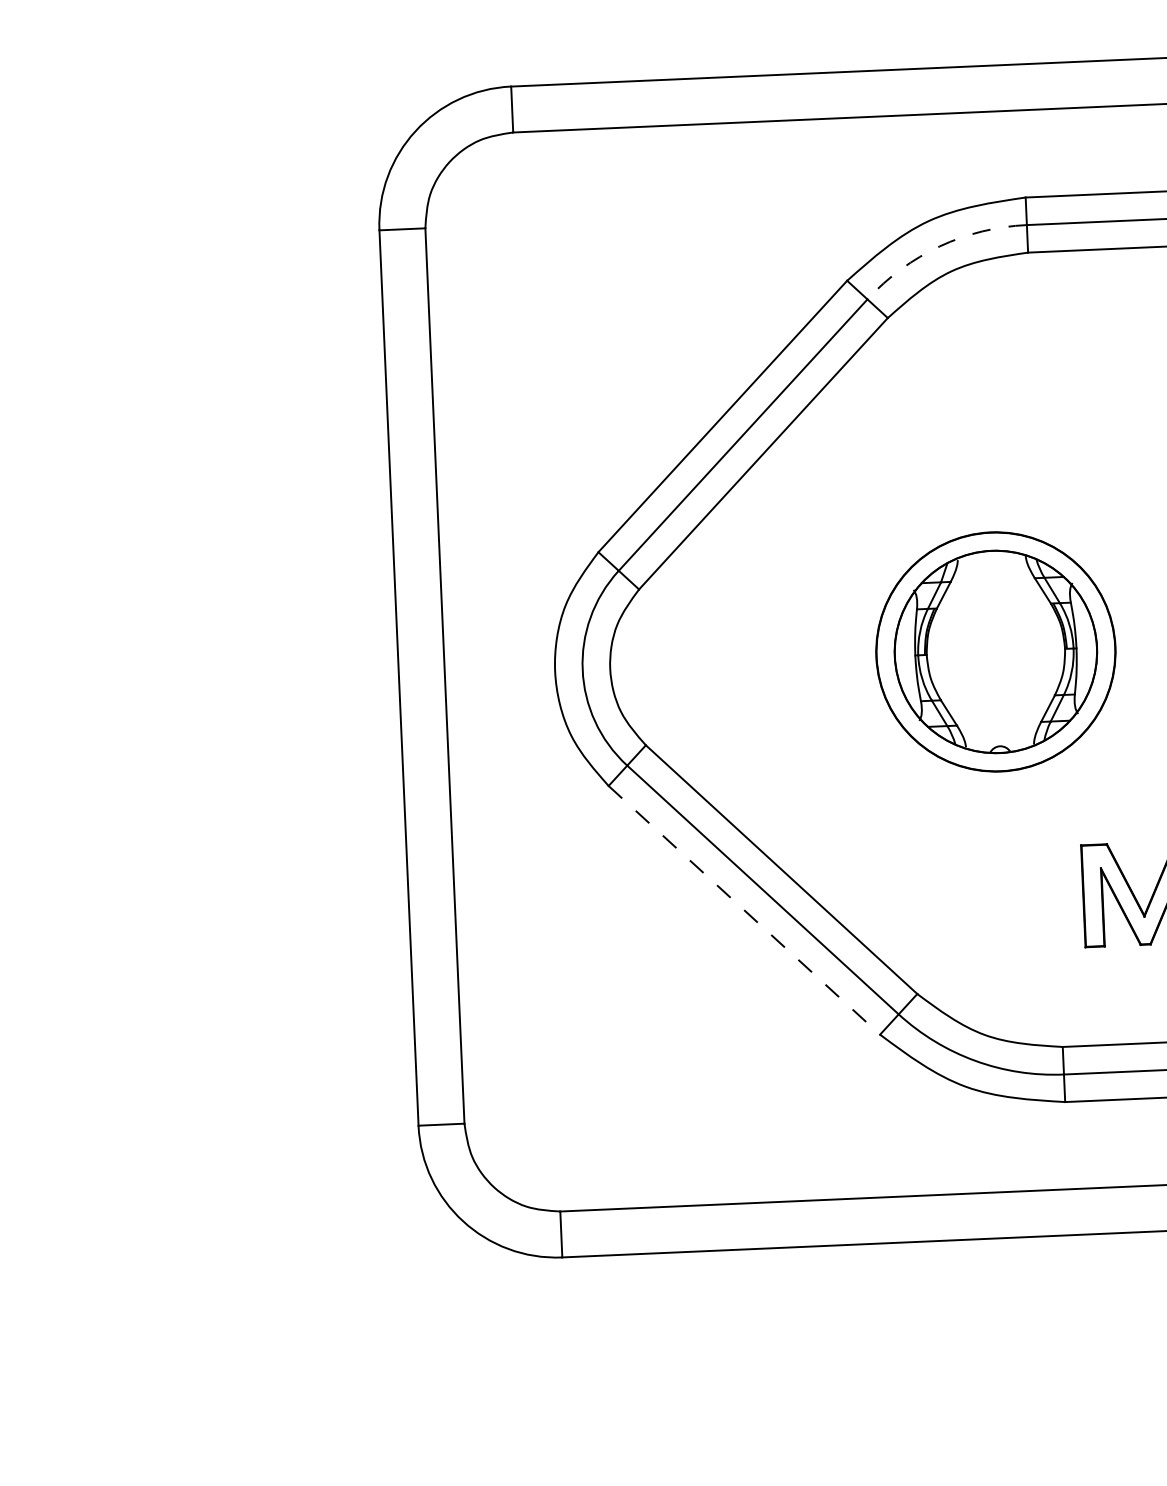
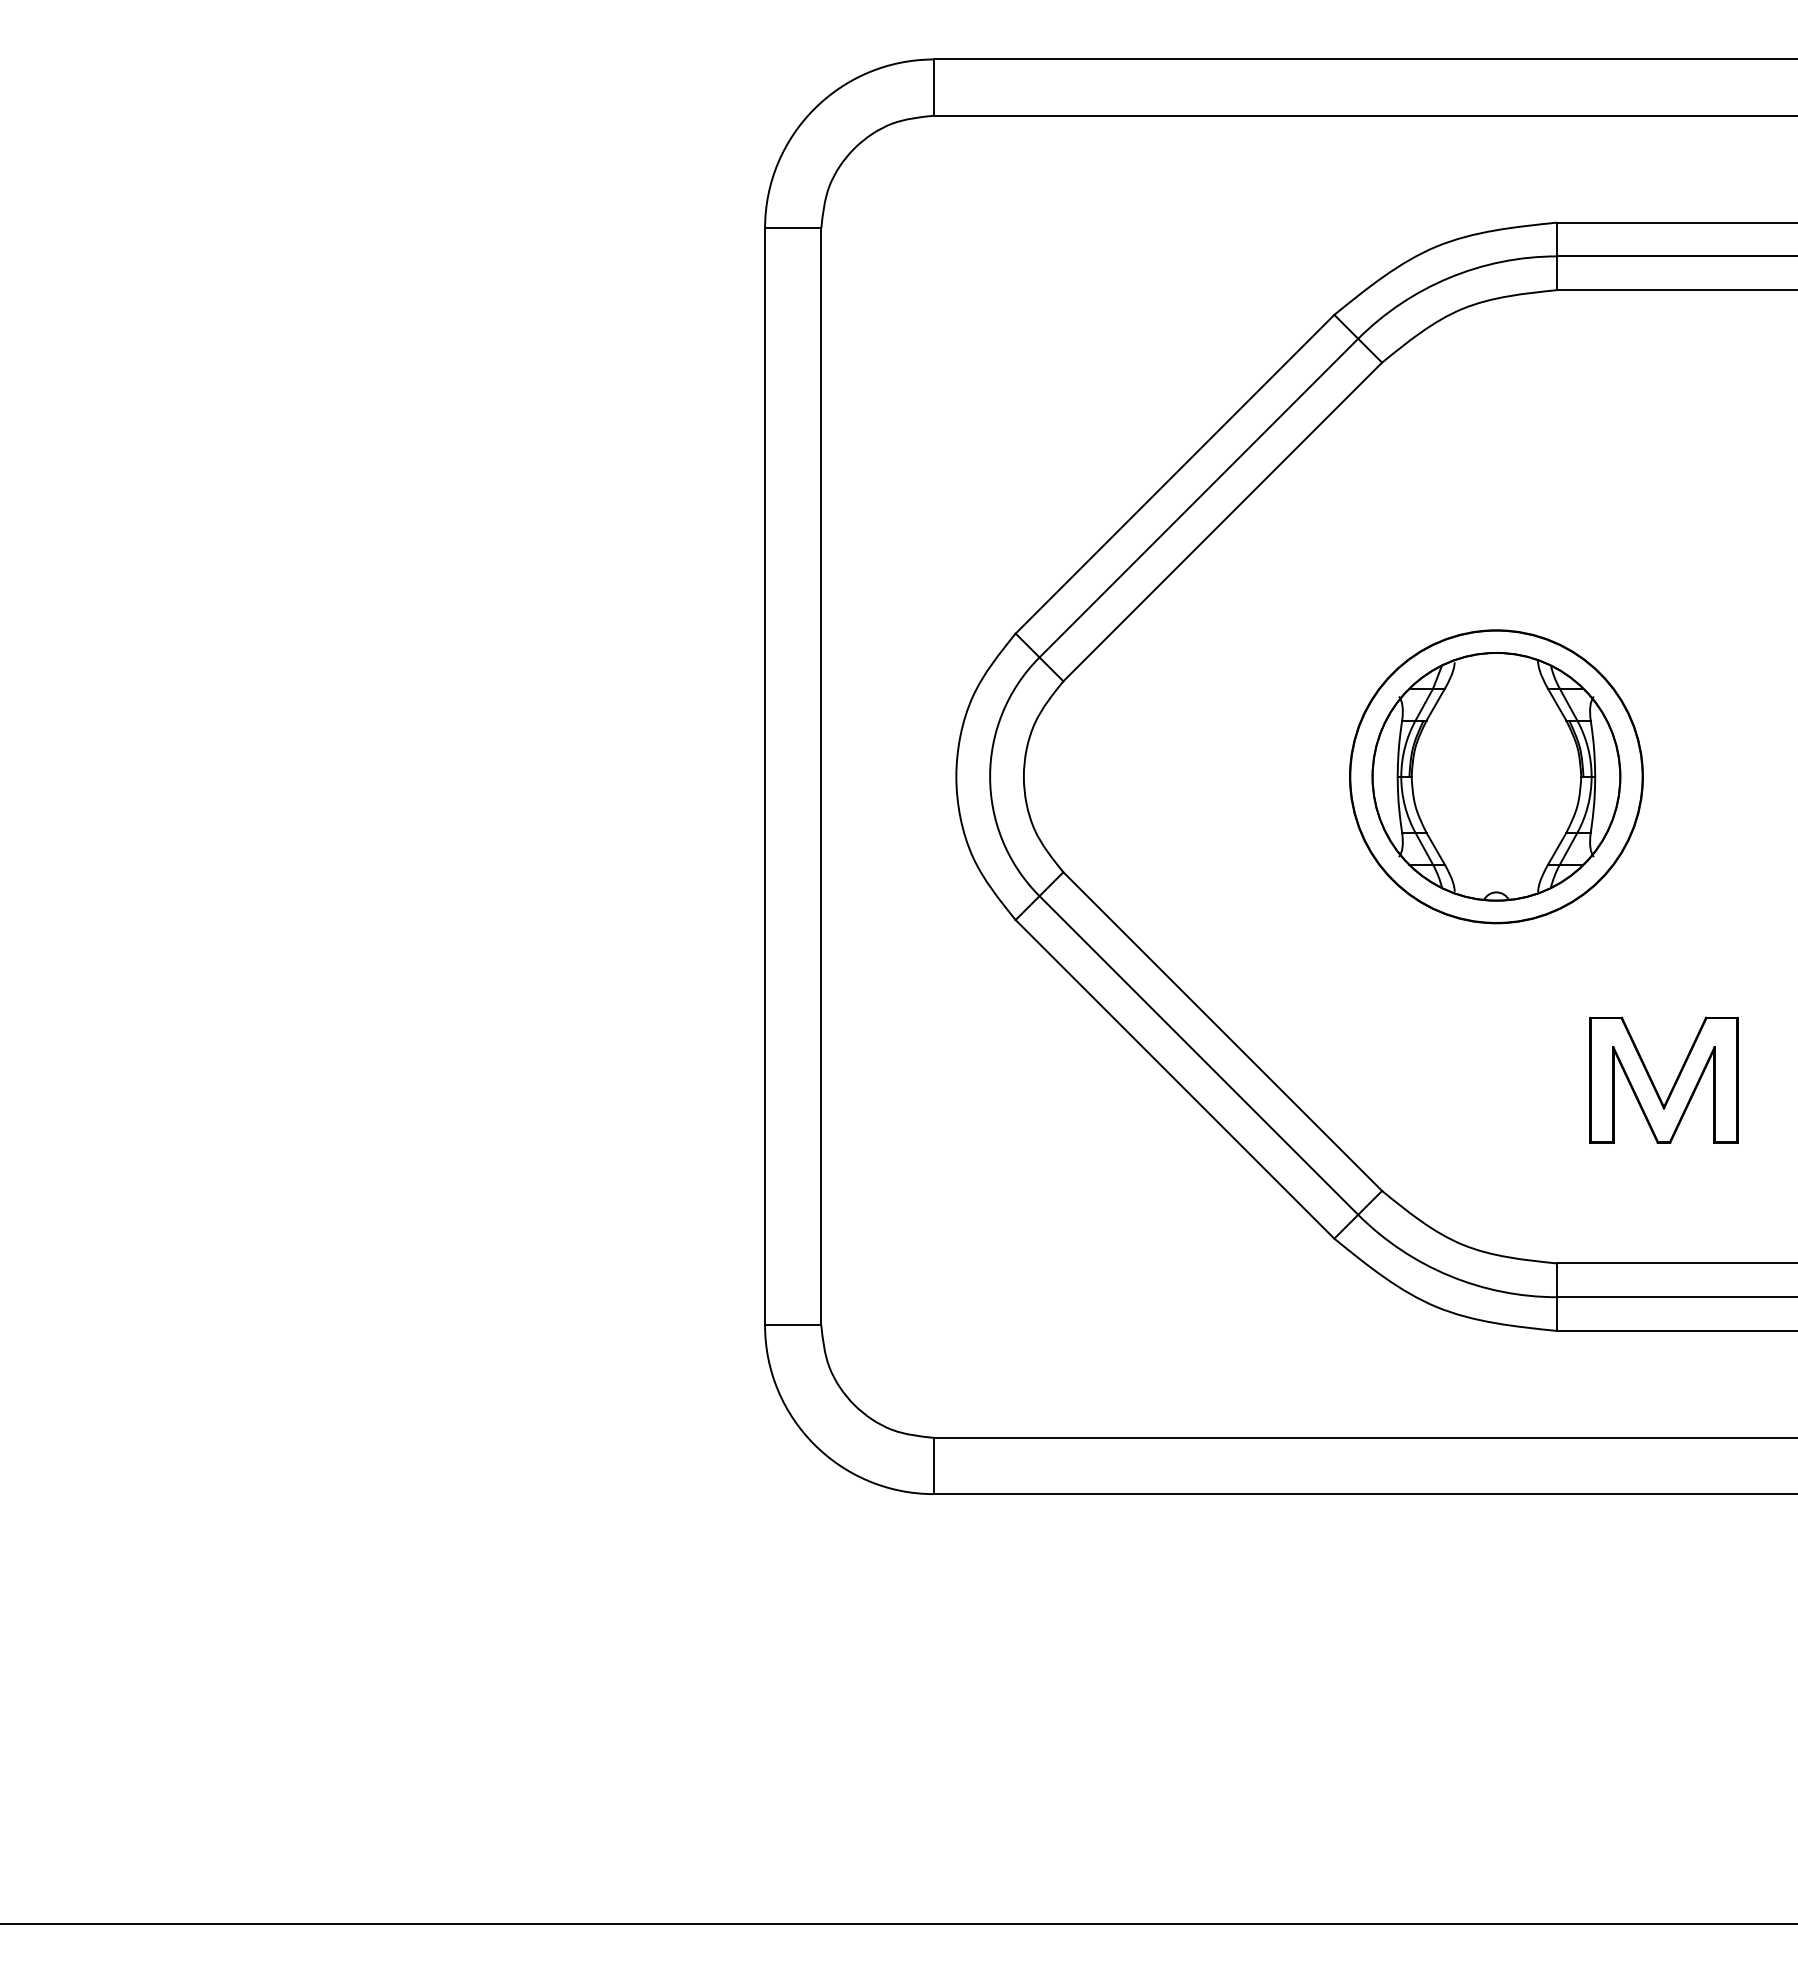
arc: (939, 246) -> (1449, 277), dashed -> solid
line: (744, 910) -> (1175, 1079), dashed -> solid

